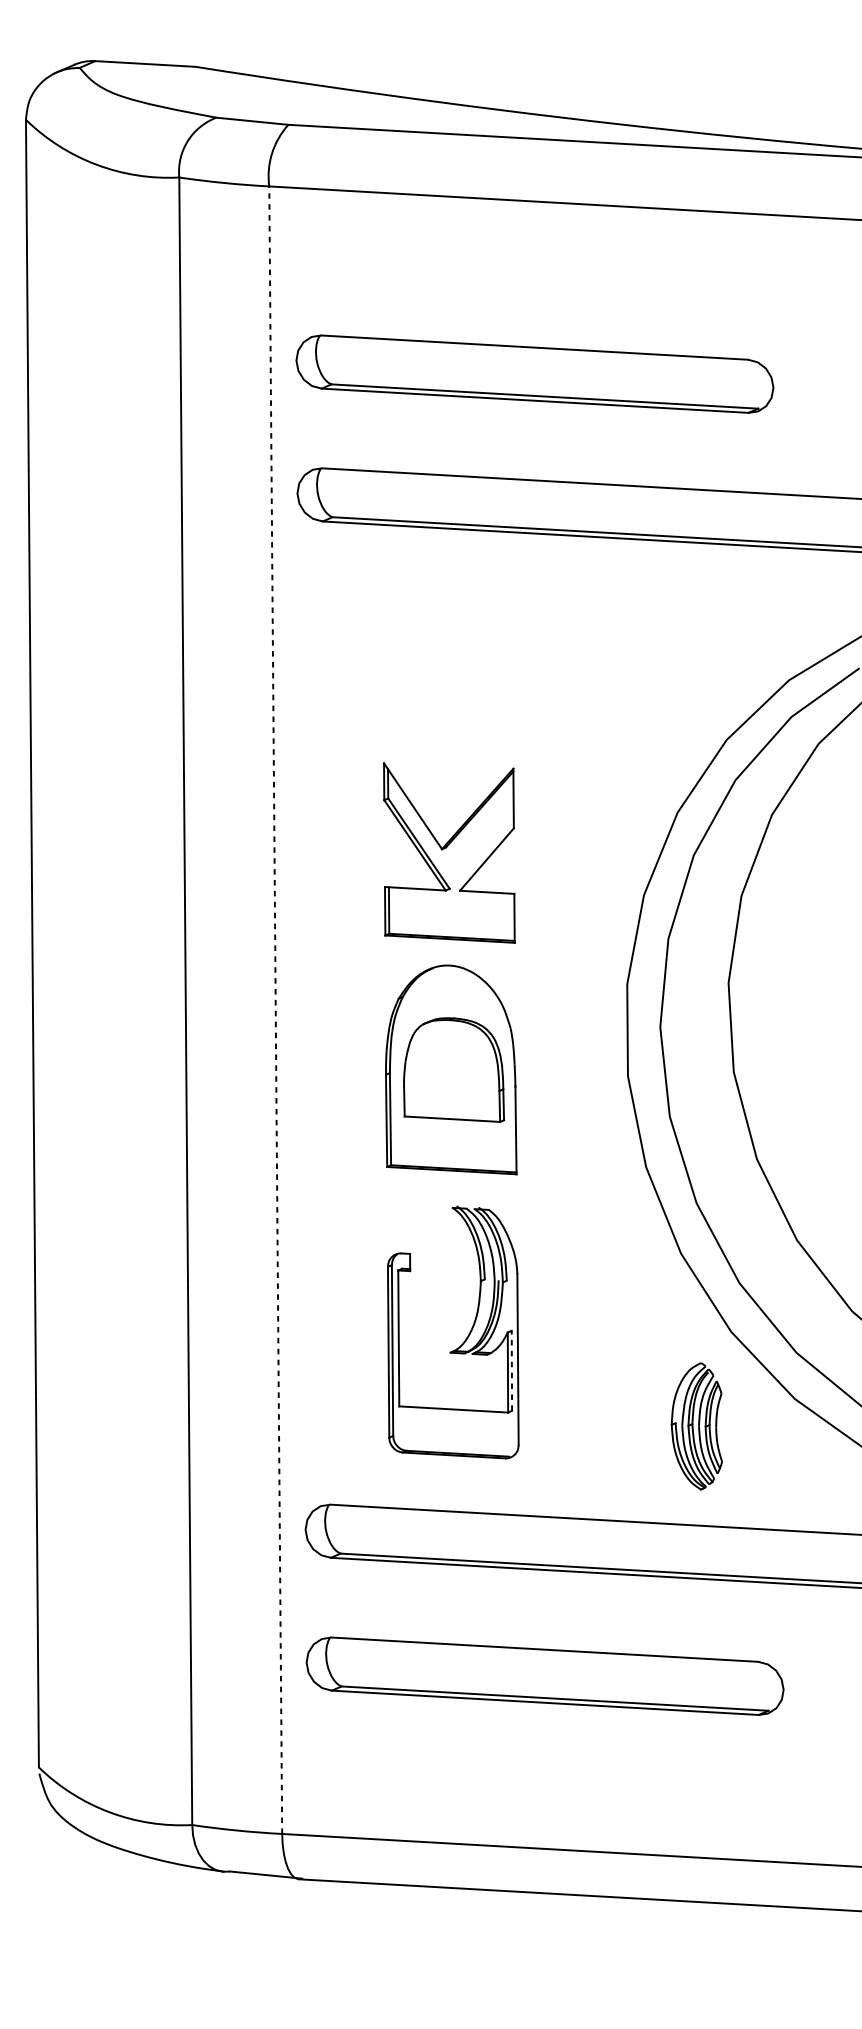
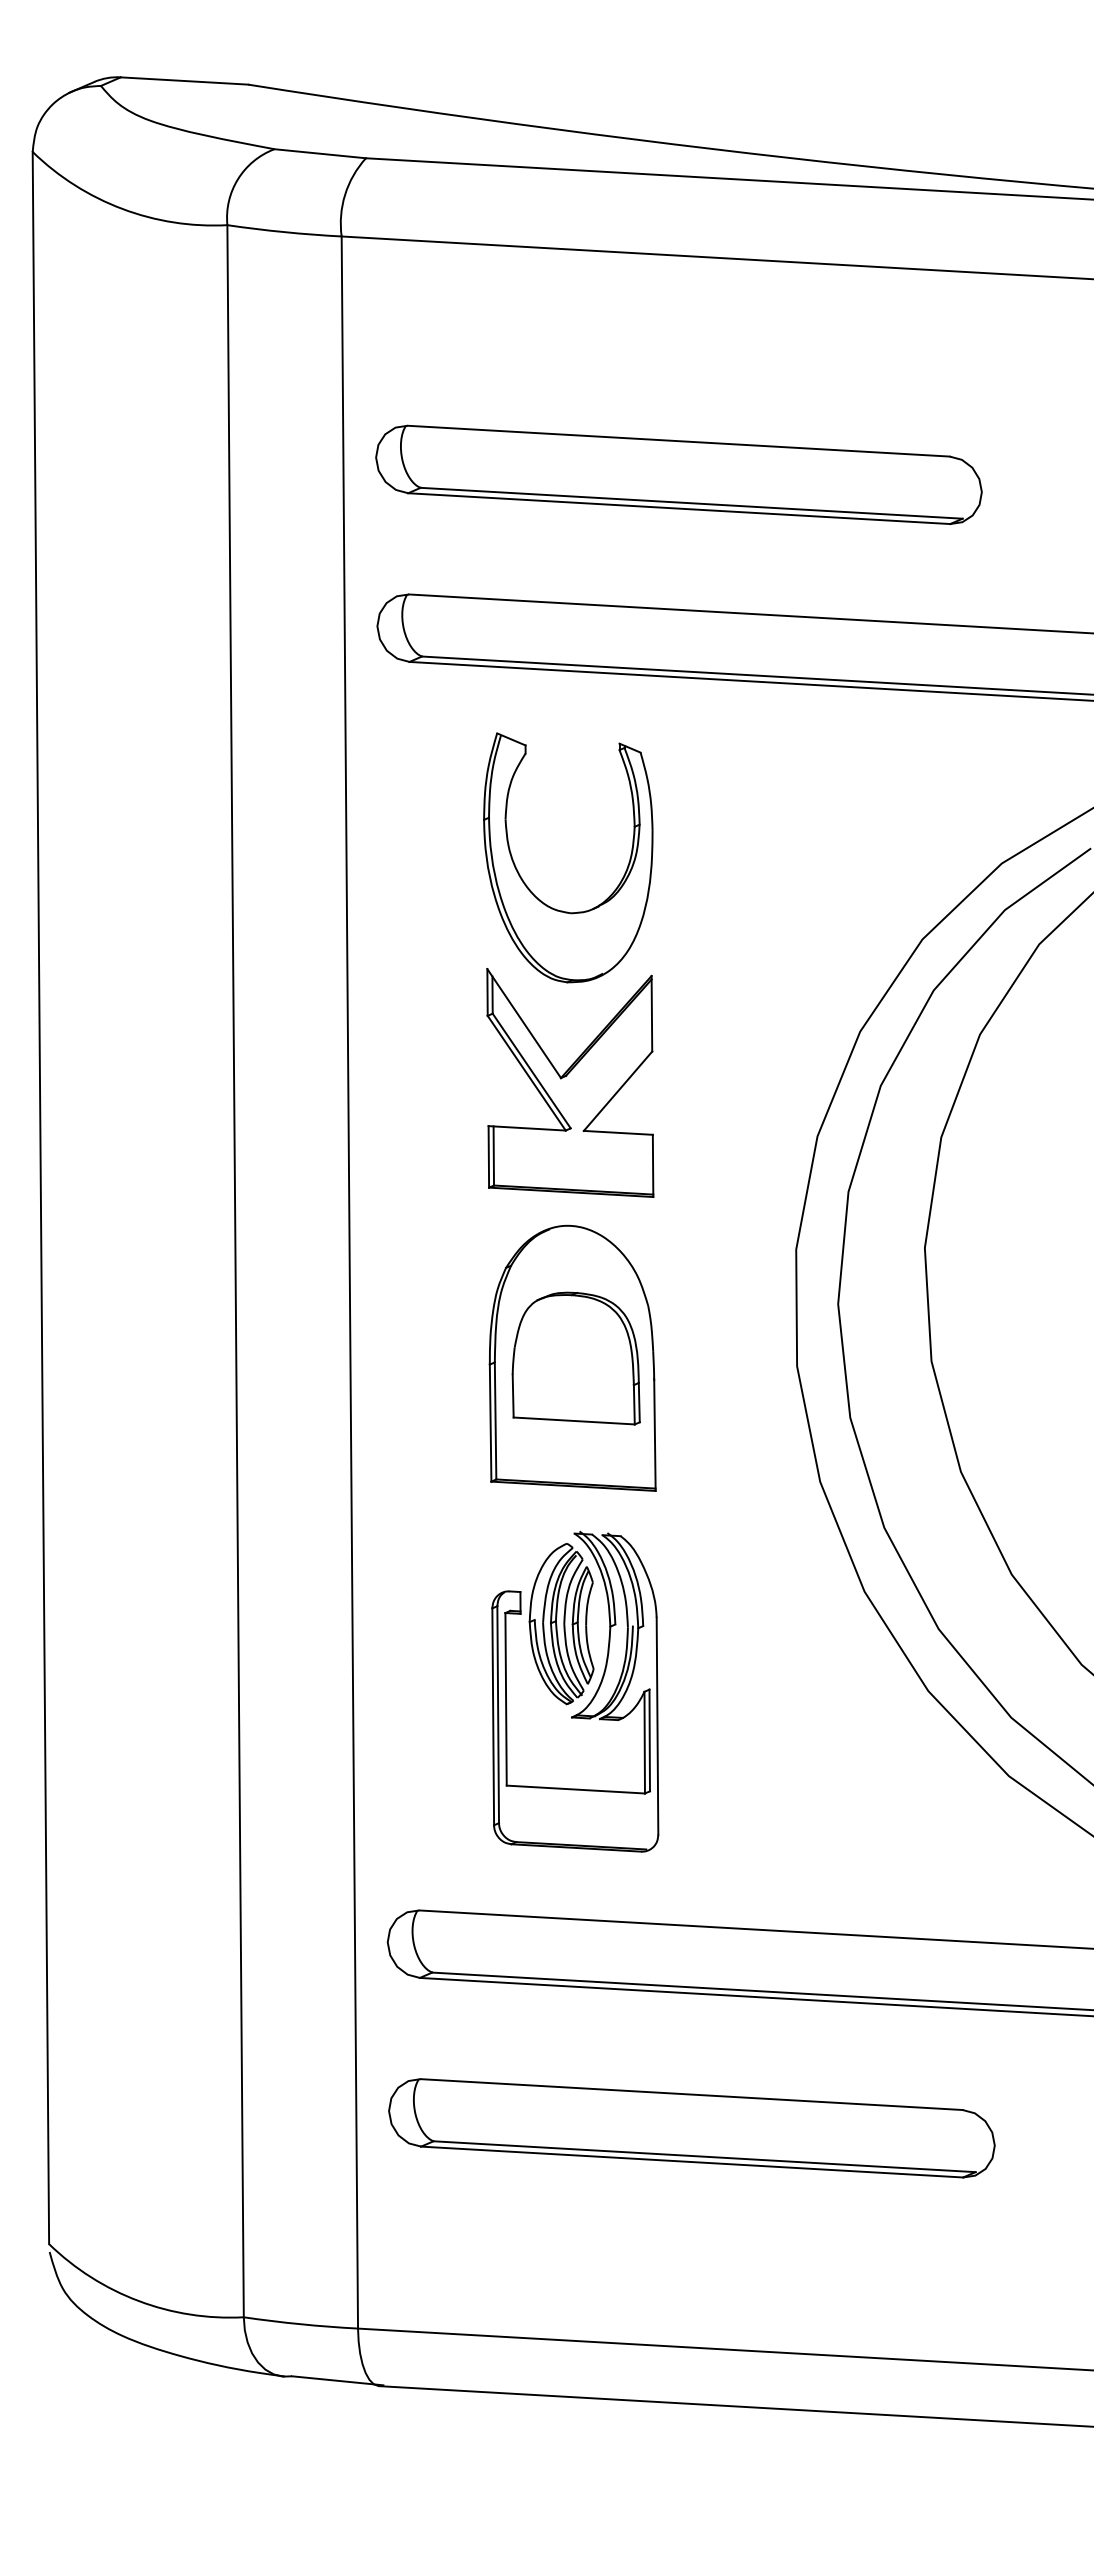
part: (418, 701) -> (531, 890), added
line: (275, 1010) -> (349, 1282), dashed -> solid
line: (511, 1370) -> (649, 1740), dashed -> solid
part: (696, 1426) -> (561, 1624), moved

